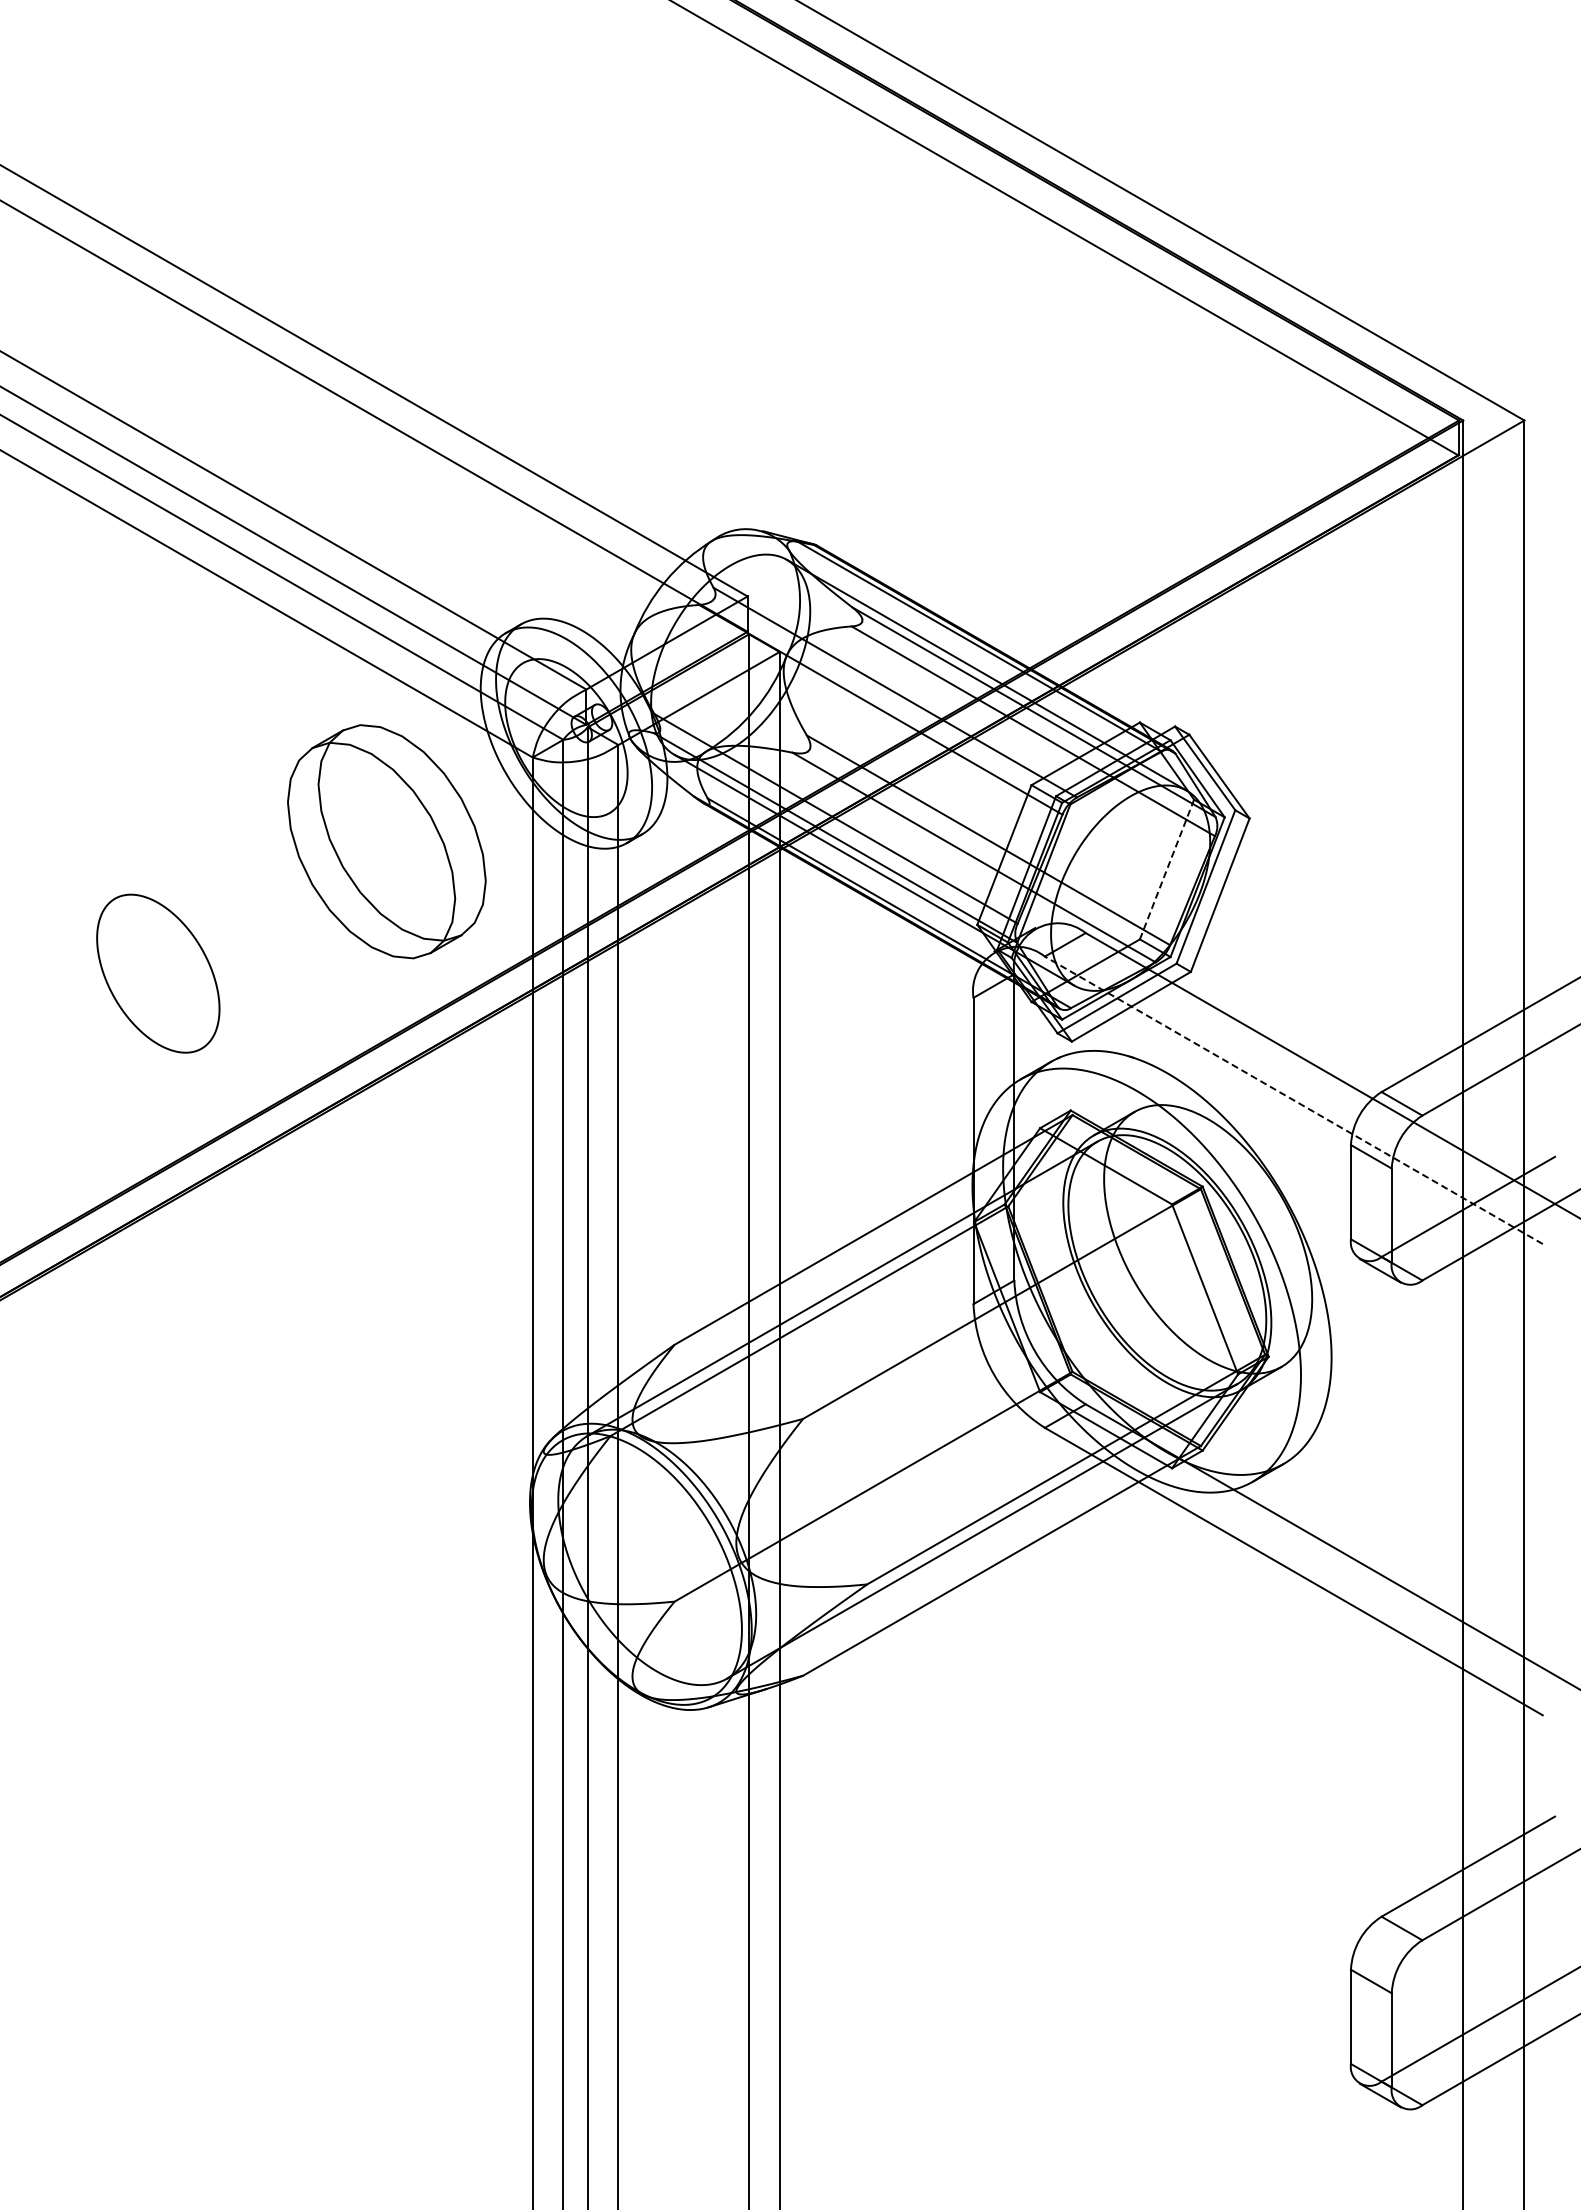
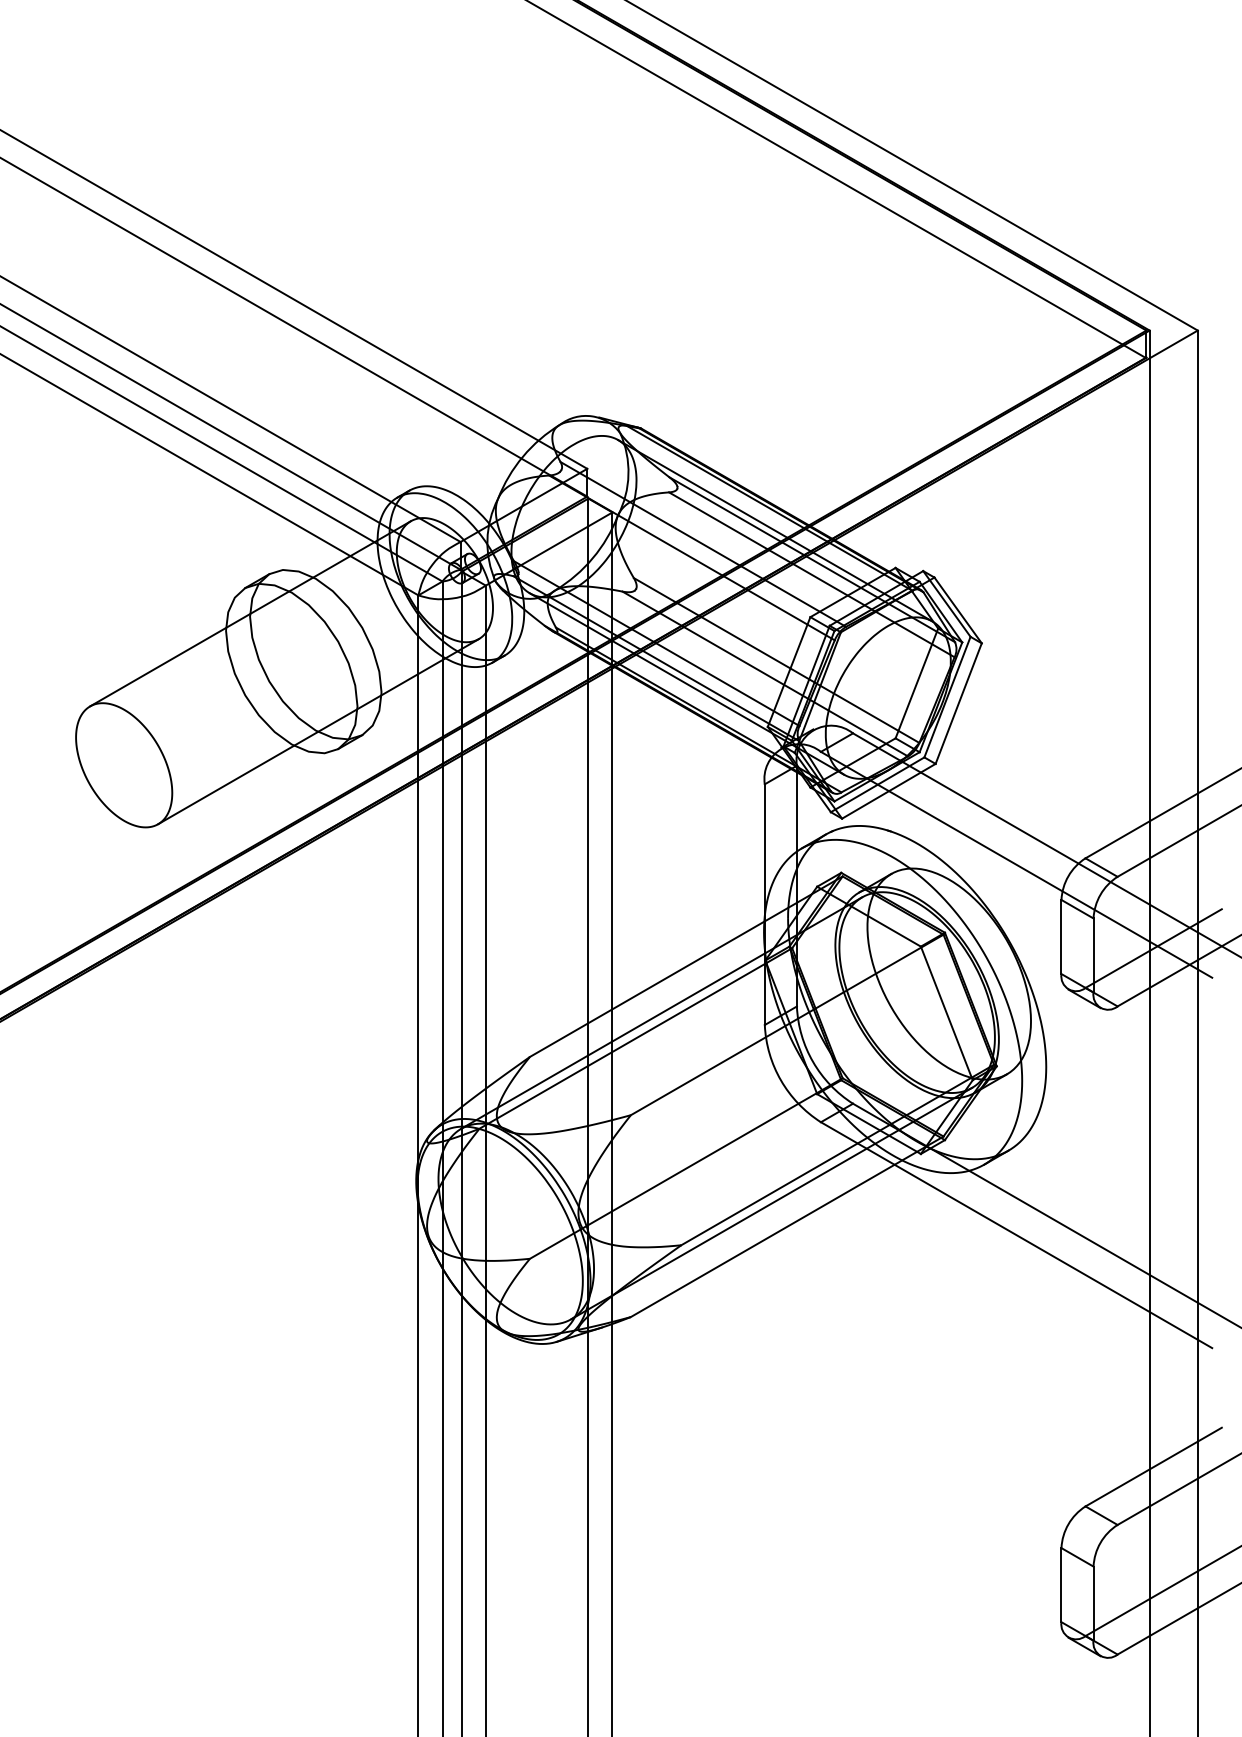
line: (319, 780) -> (250, 613), added
line: (1167, 869) -> (917, 683), dashed -> solid
line: (405, 930) -> (318, 731), added
line: (1293, 1100) -> (1016, 864), dashed -> solid

